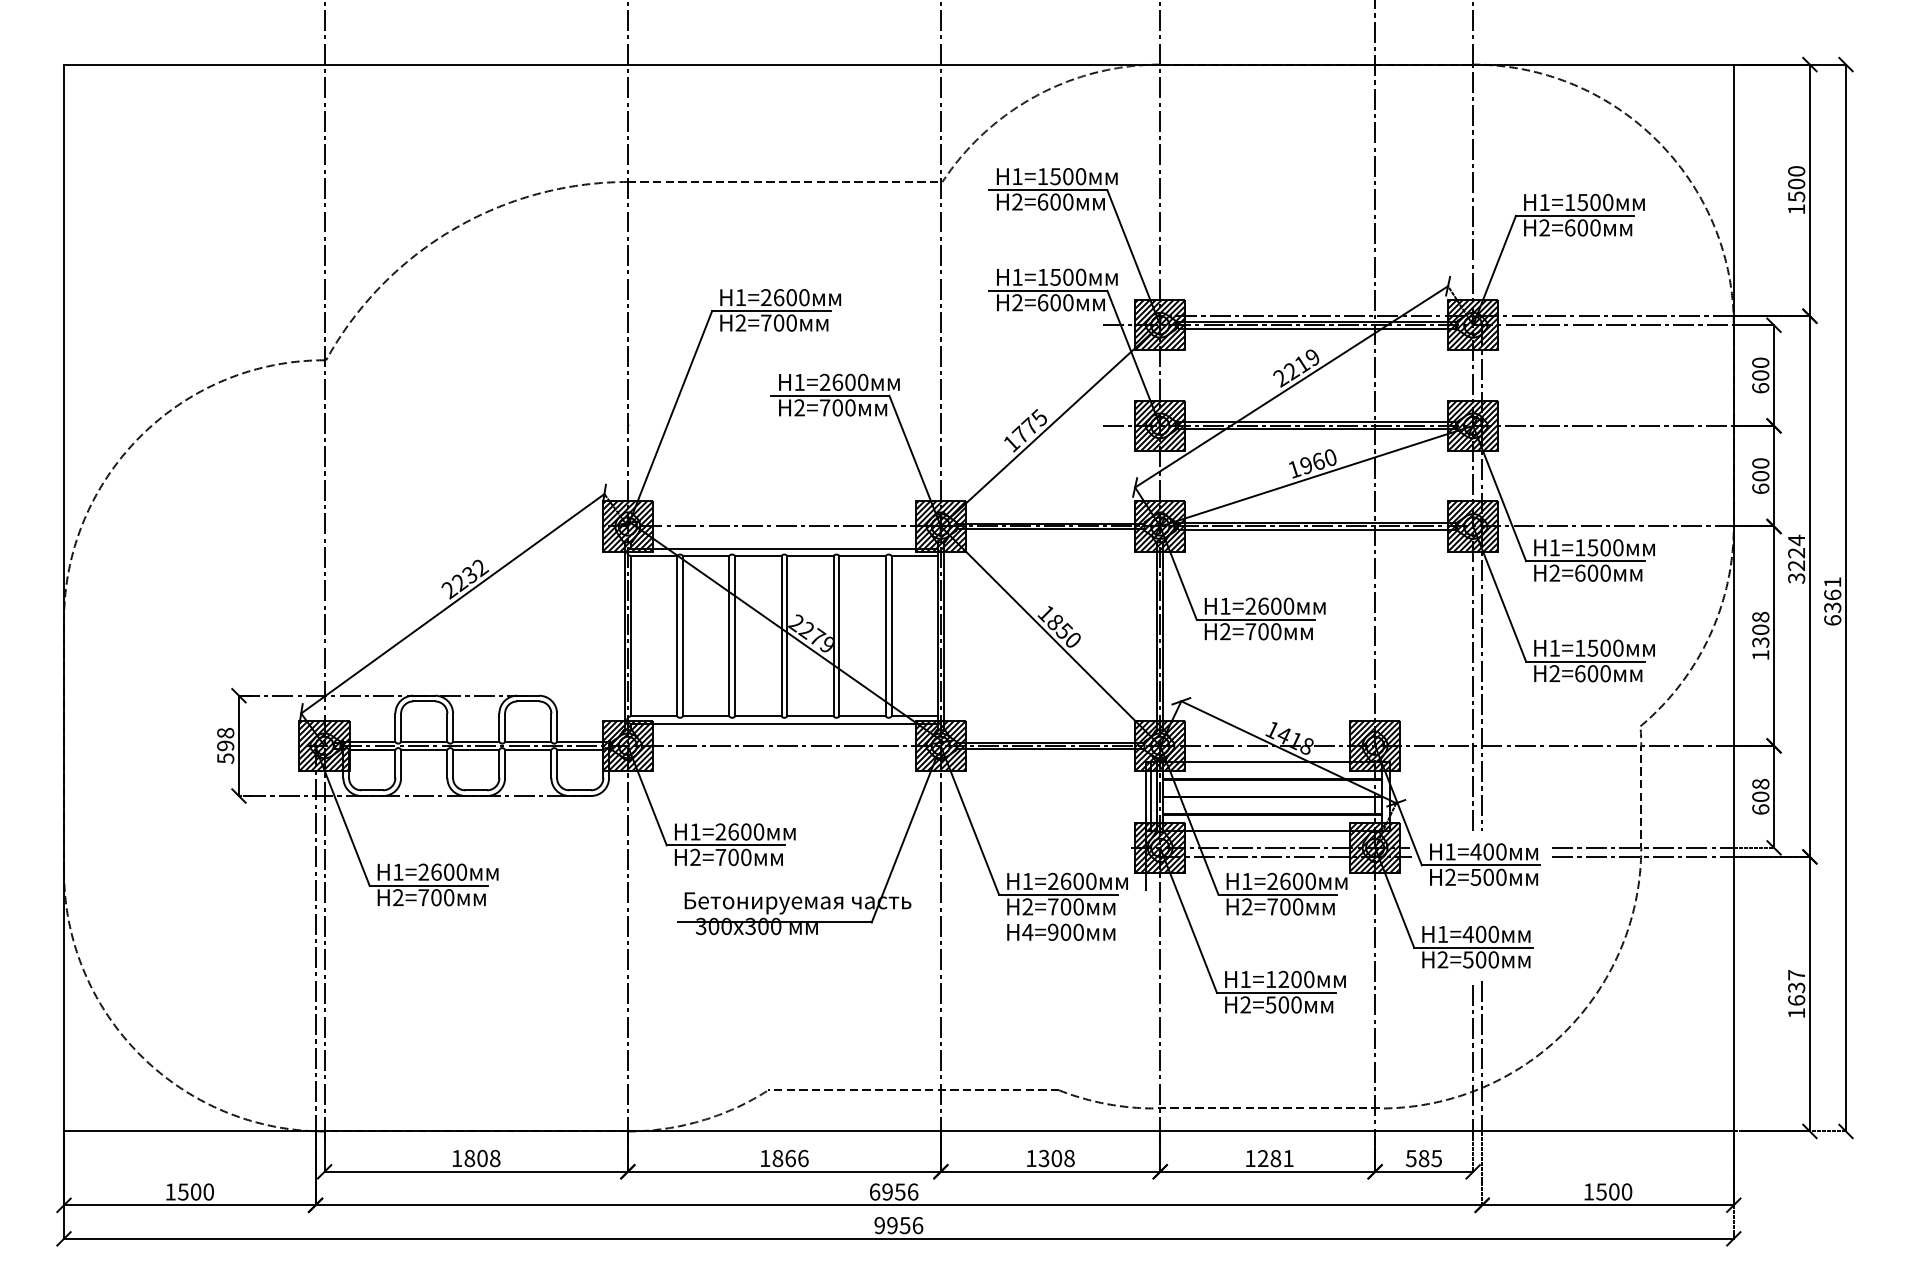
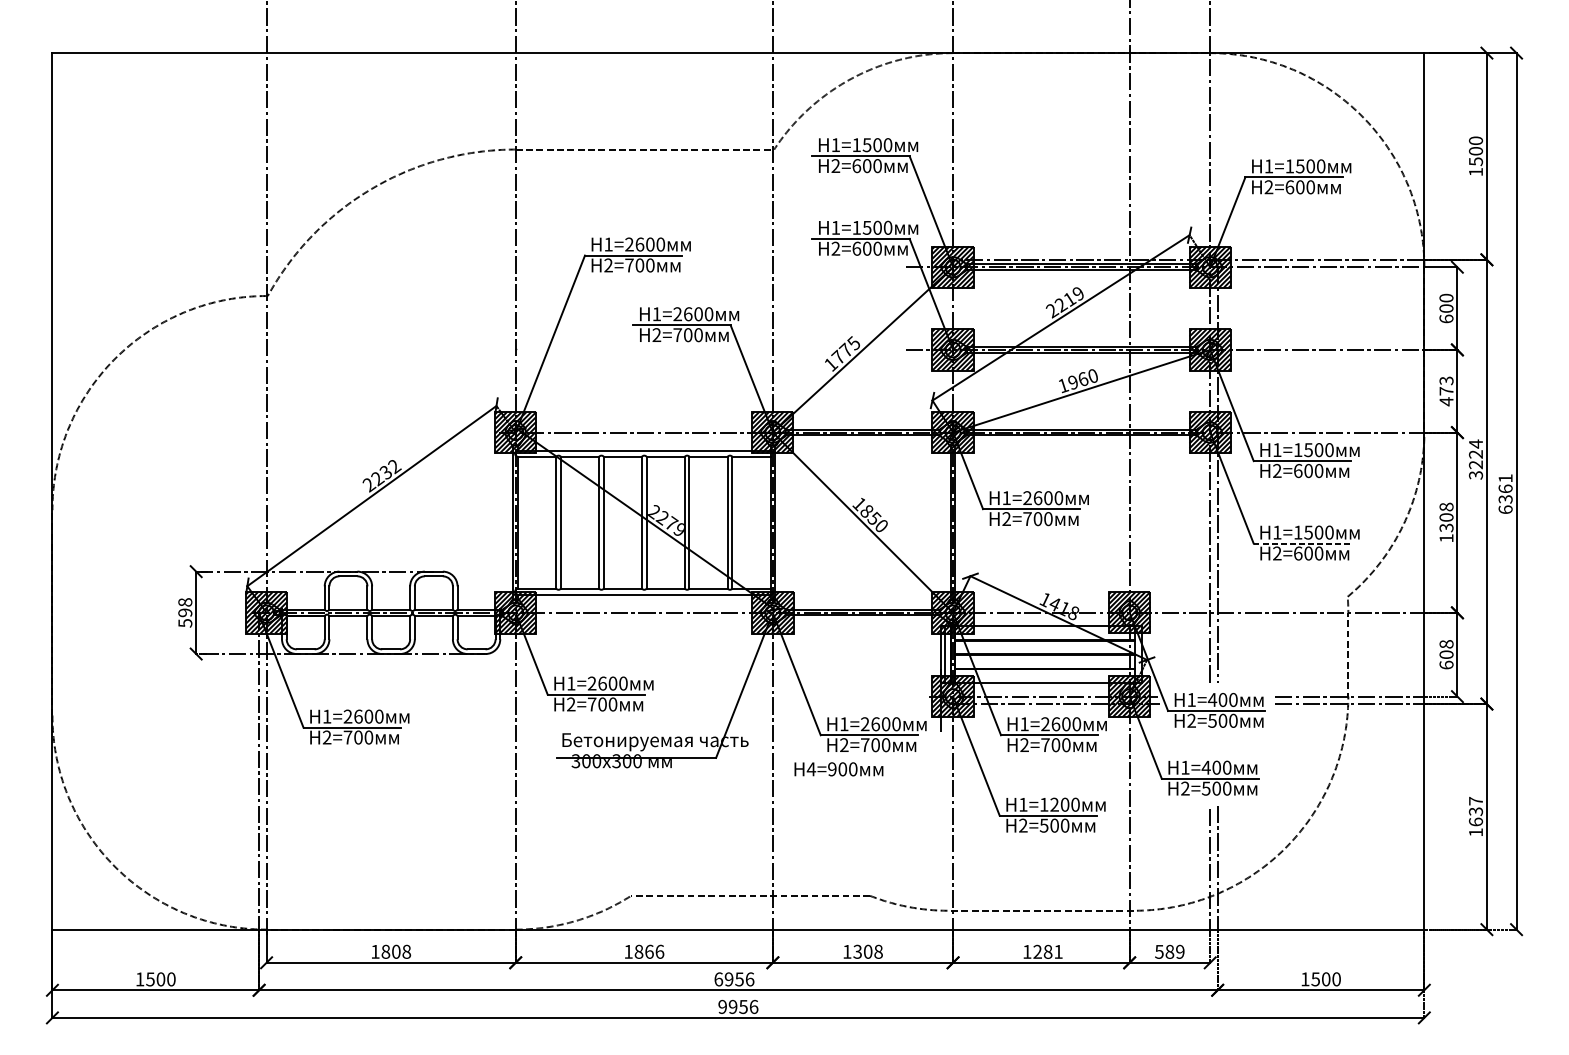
text: (1760, 476) -> (1446, 391), 600 -> 473
line: (1585, 661) -> (1302, 543), solid -> dashed
text: (1061, 931) -> (839, 768), moved
text: (1436, 1158) -> (1180, 951), 585 -> 589

